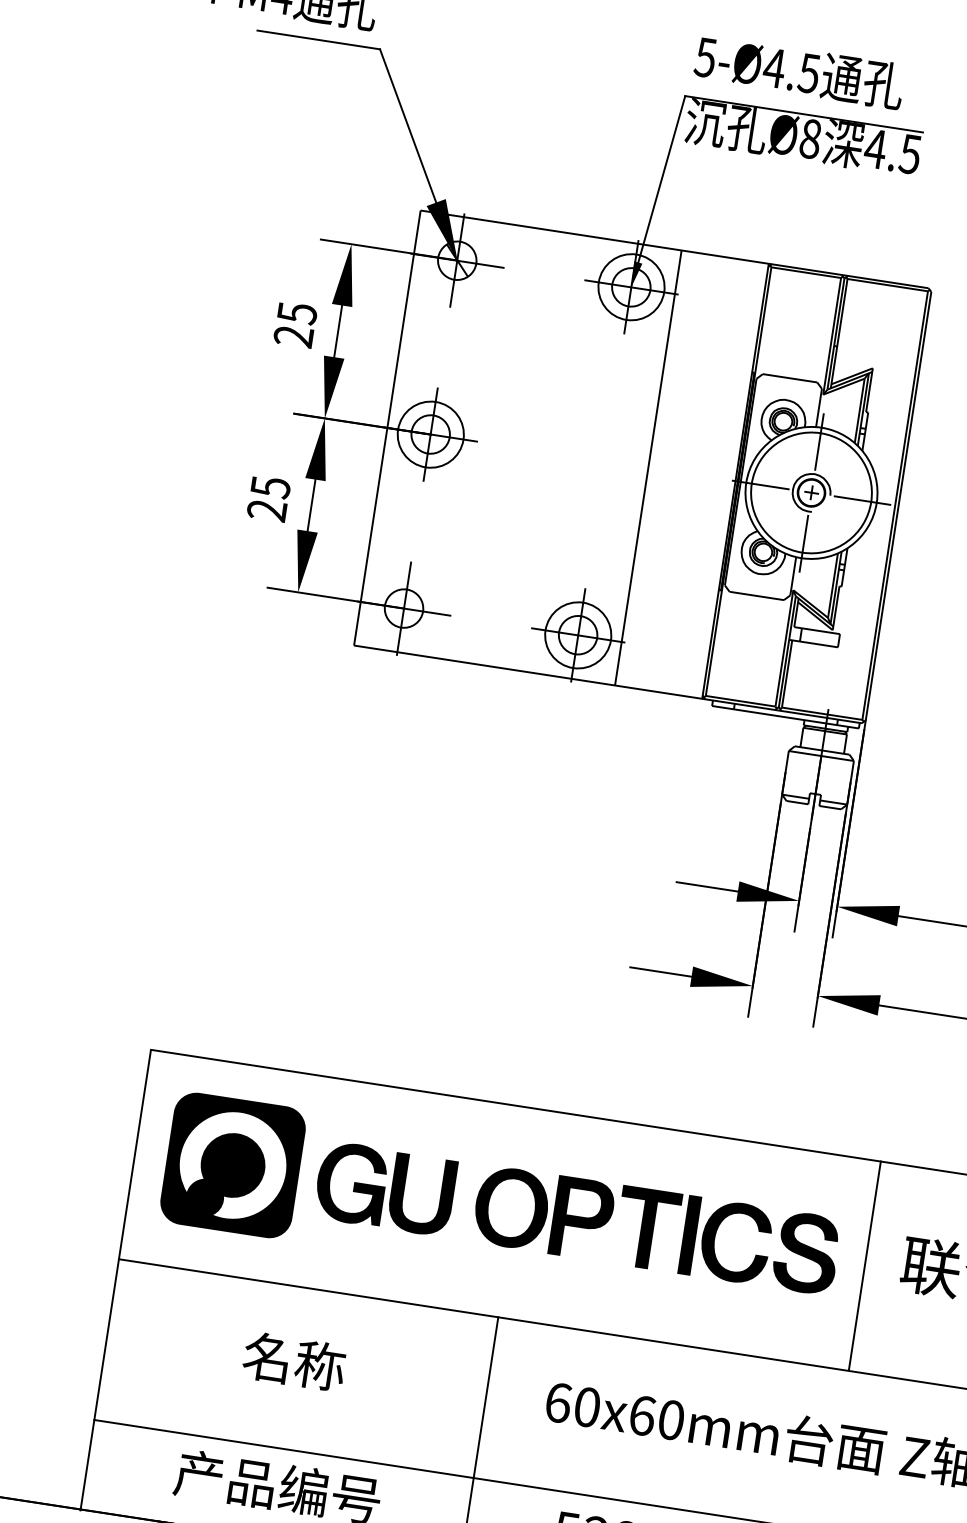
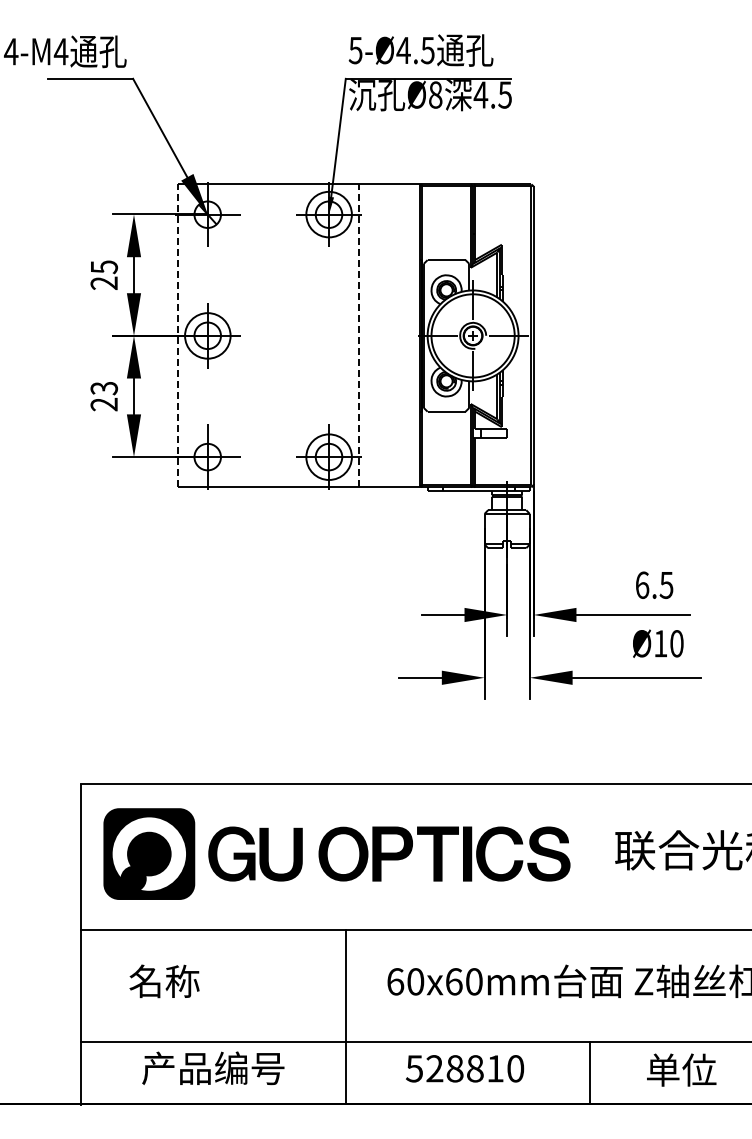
line: (387, 427) -> (177, 335), solid -> dashed
line: (648, 467) -> (359, 335), solid -> dashed
text: (269, 485) -> (103, 387), 25 -> 23
line: (864, 1264) -> (589, 855), removed
text: (294, 1361) -> (164, 981), moved

